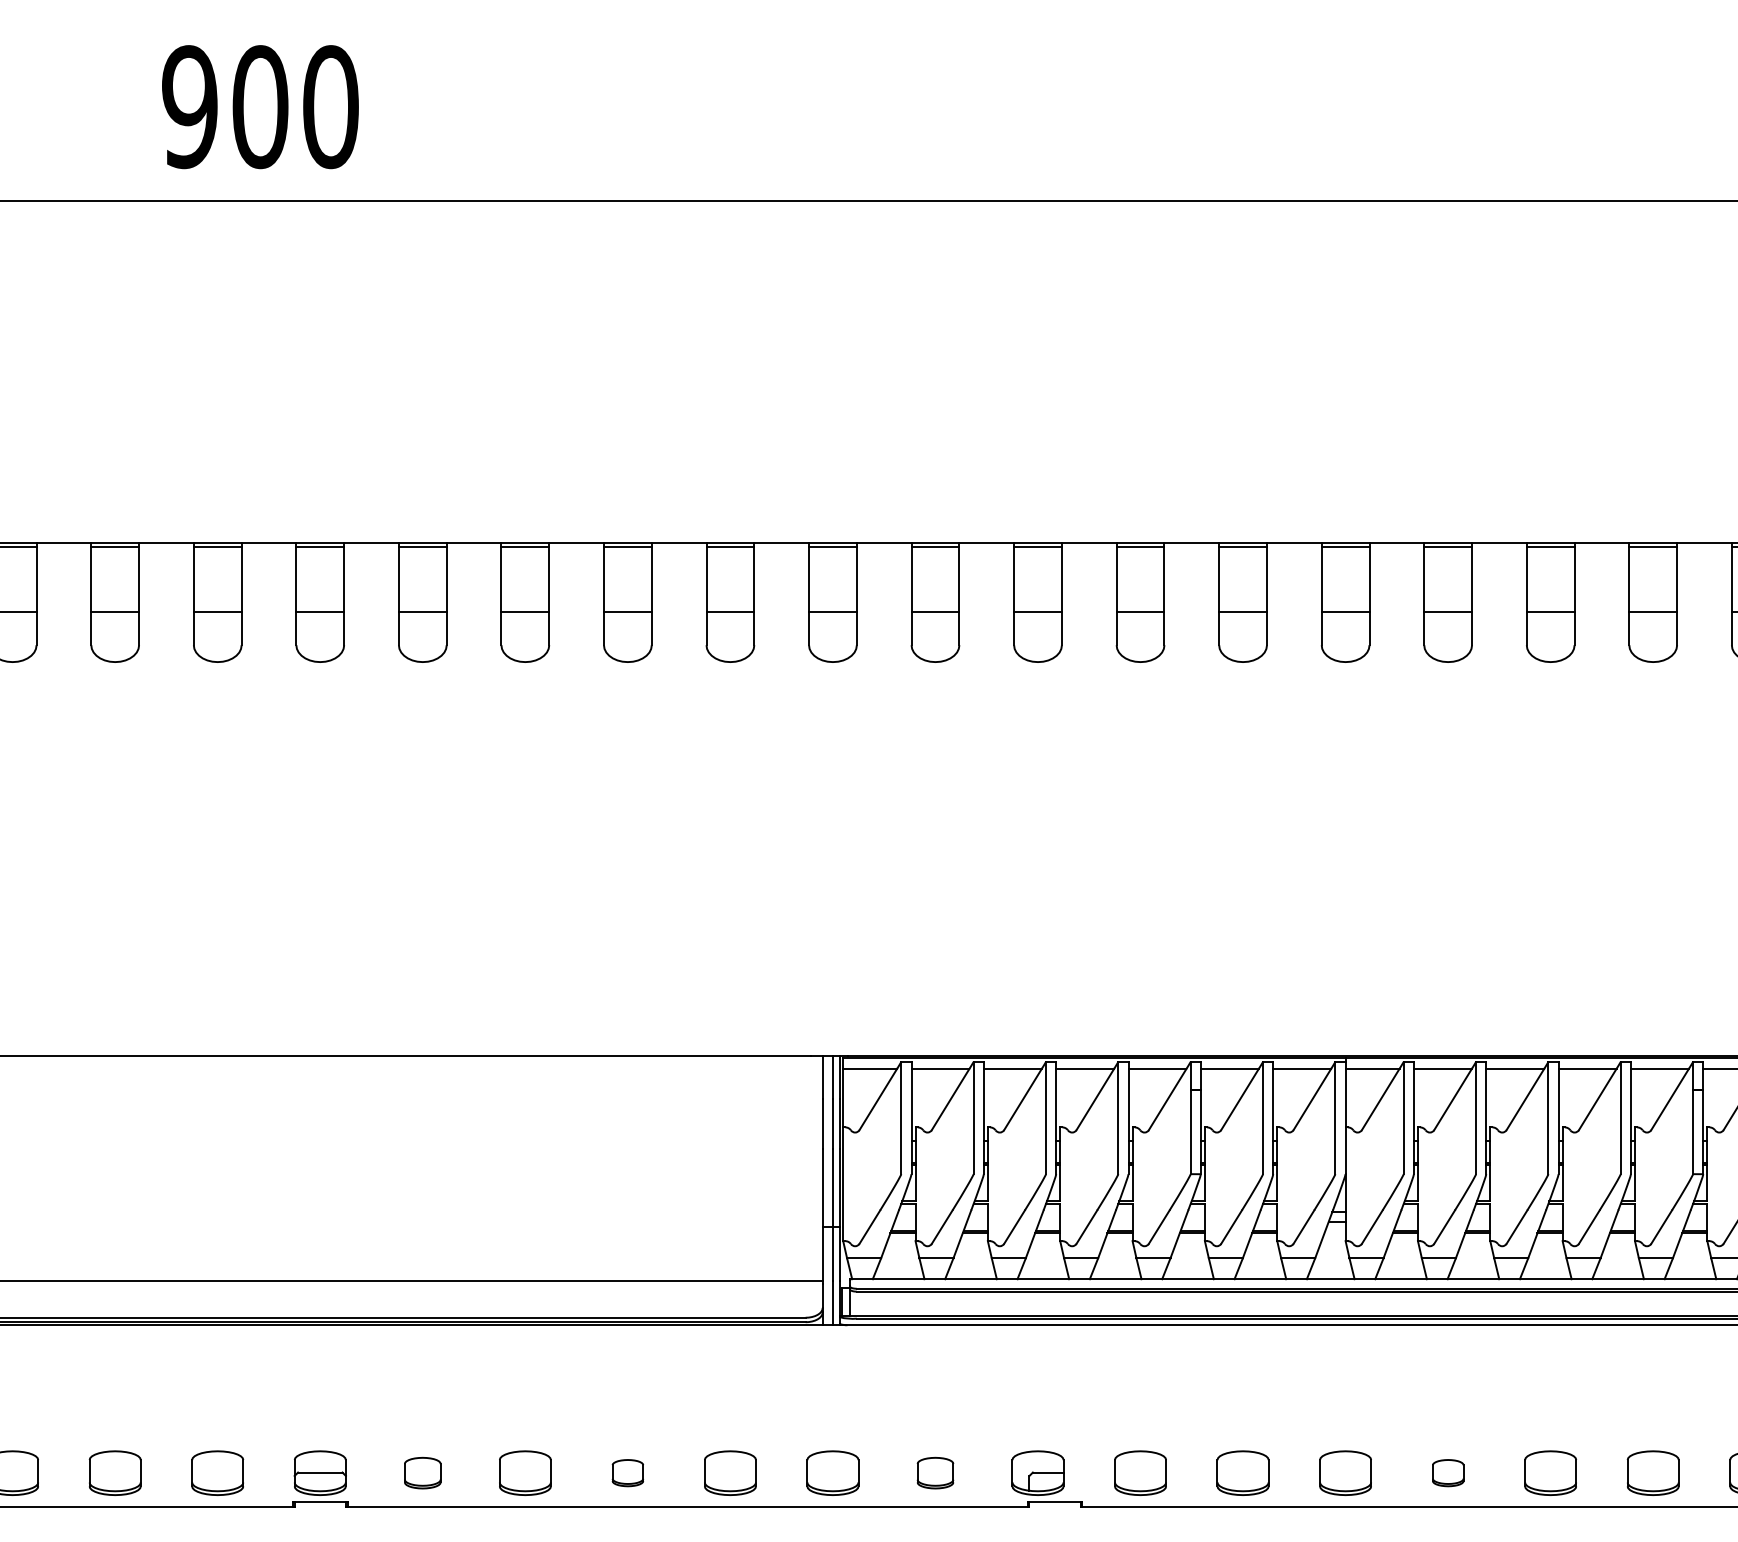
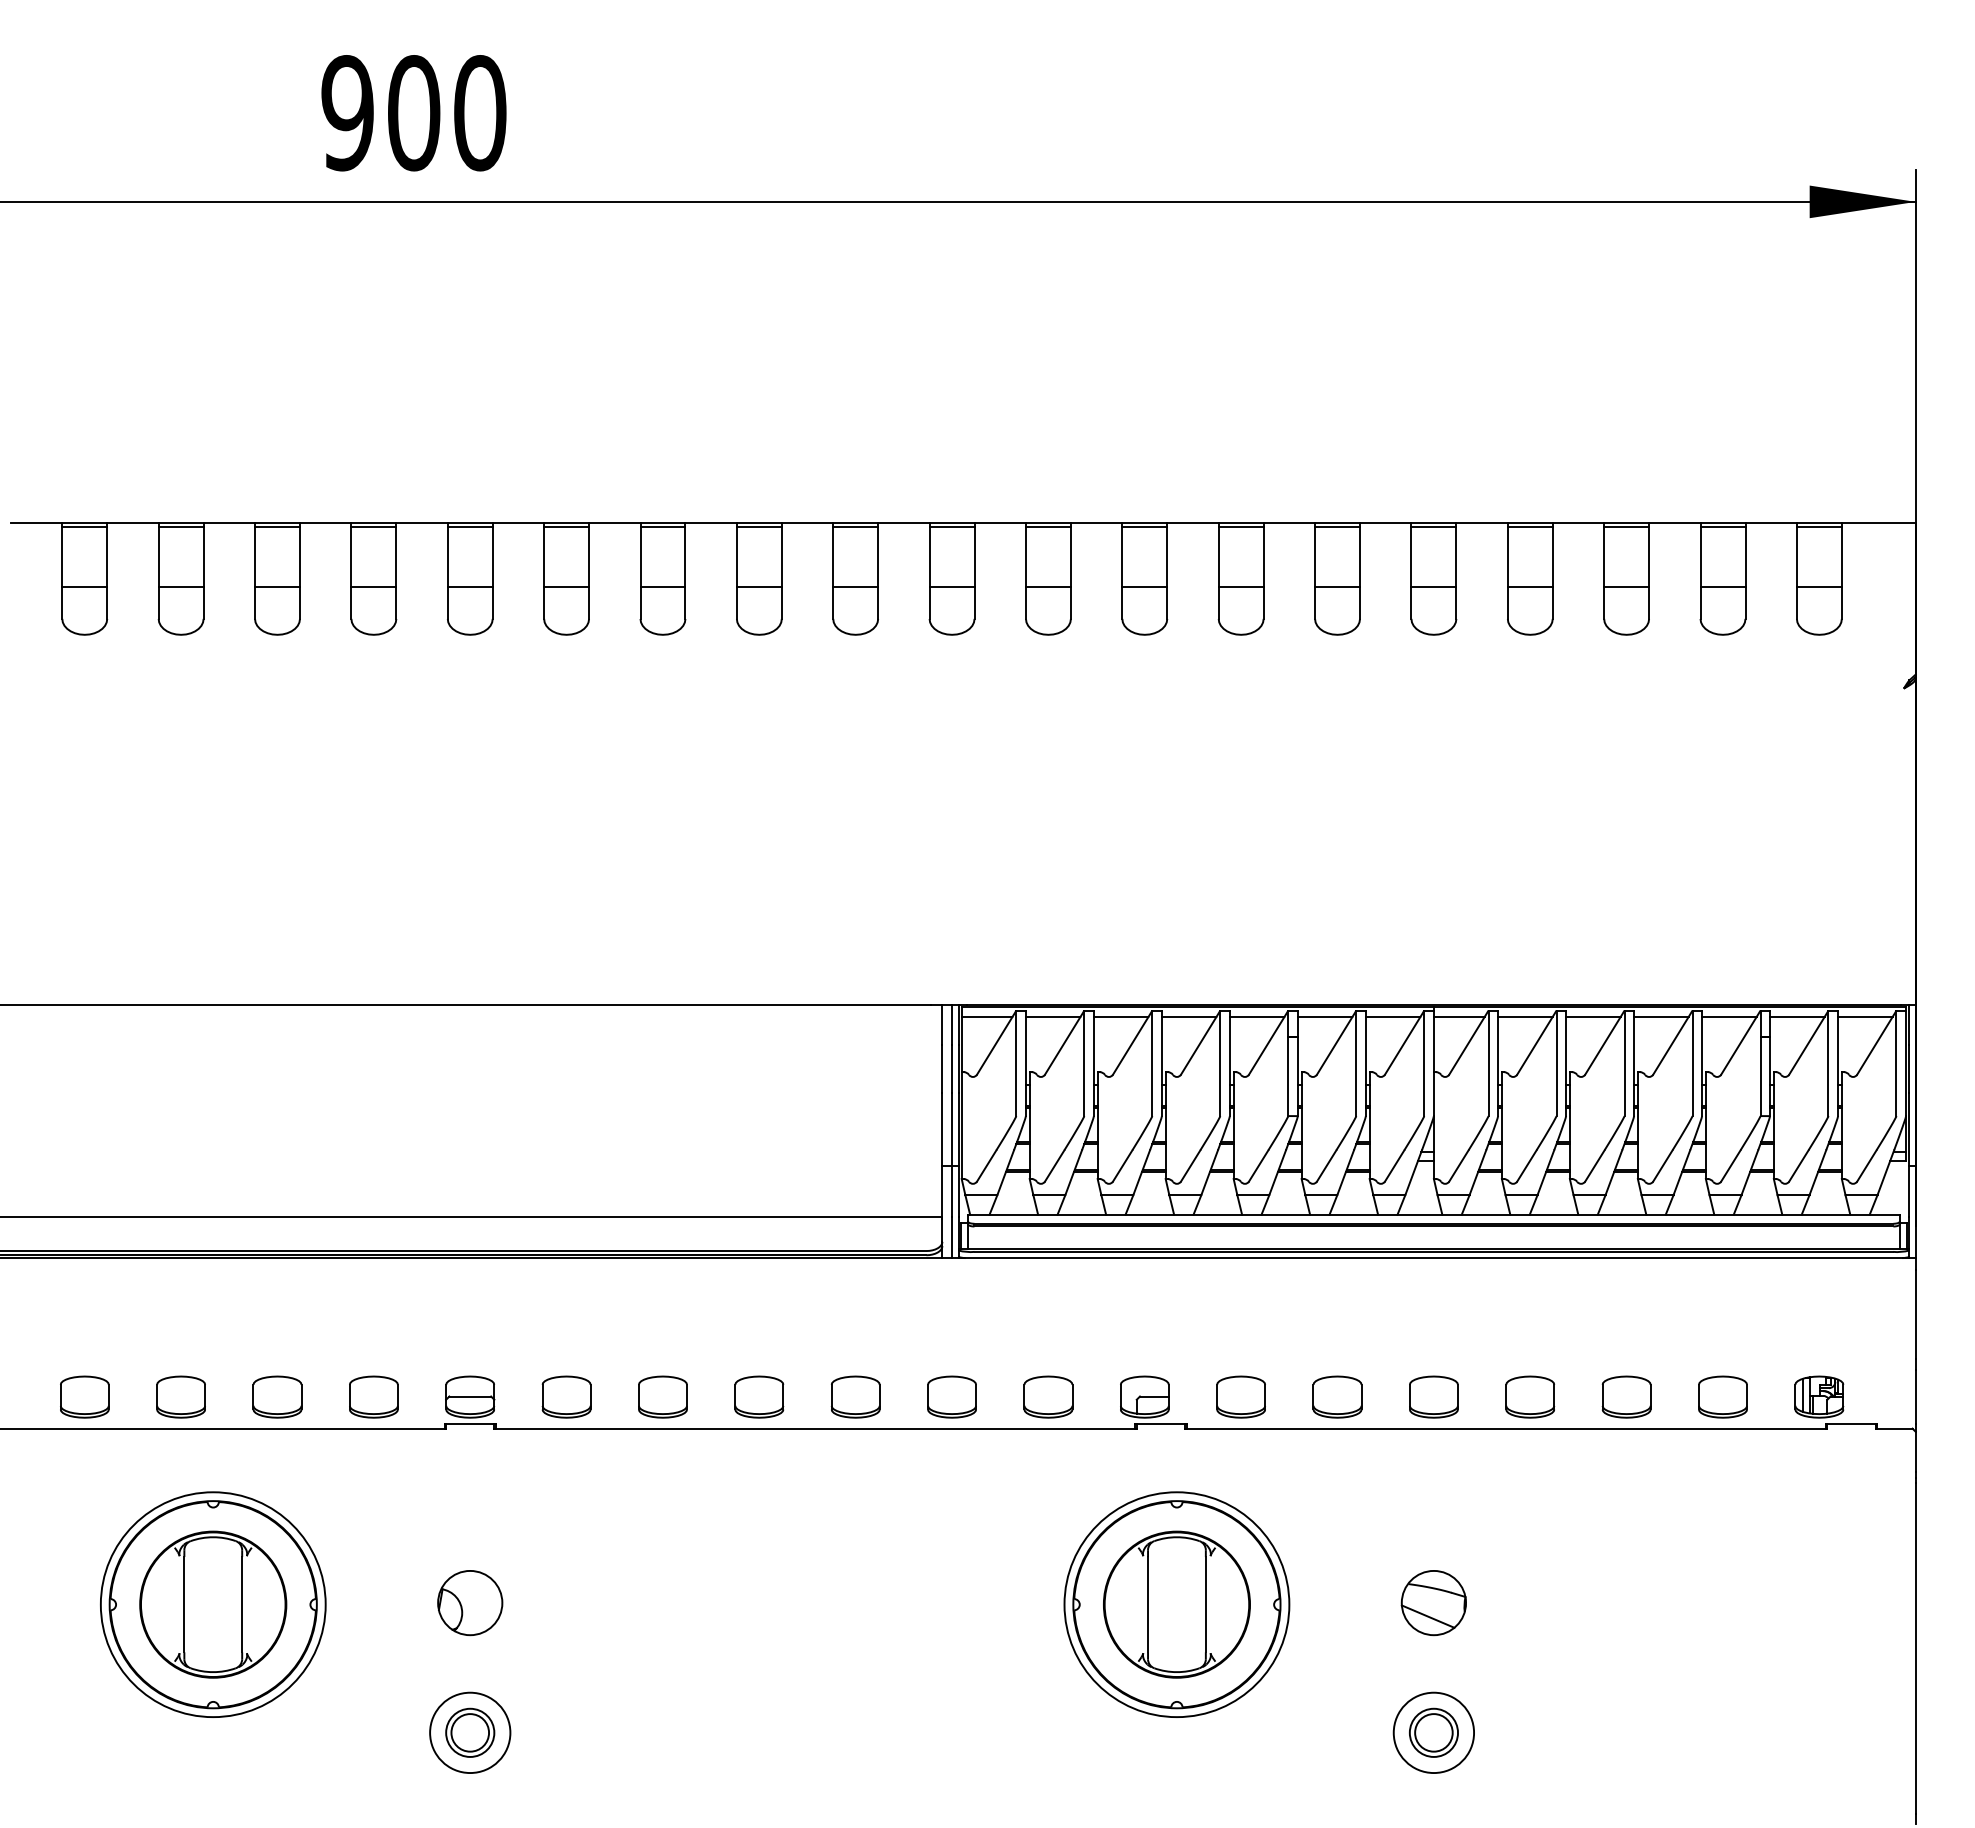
part: (422, 1472) -> (566, 1396), size x1.43
part: (628, 1472) -> (759, 1396), size x1.67
part: (935, 1472) -> (1048, 1396), size x1.43
part: (1448, 1472) -> (1530, 1396), size x1.67

